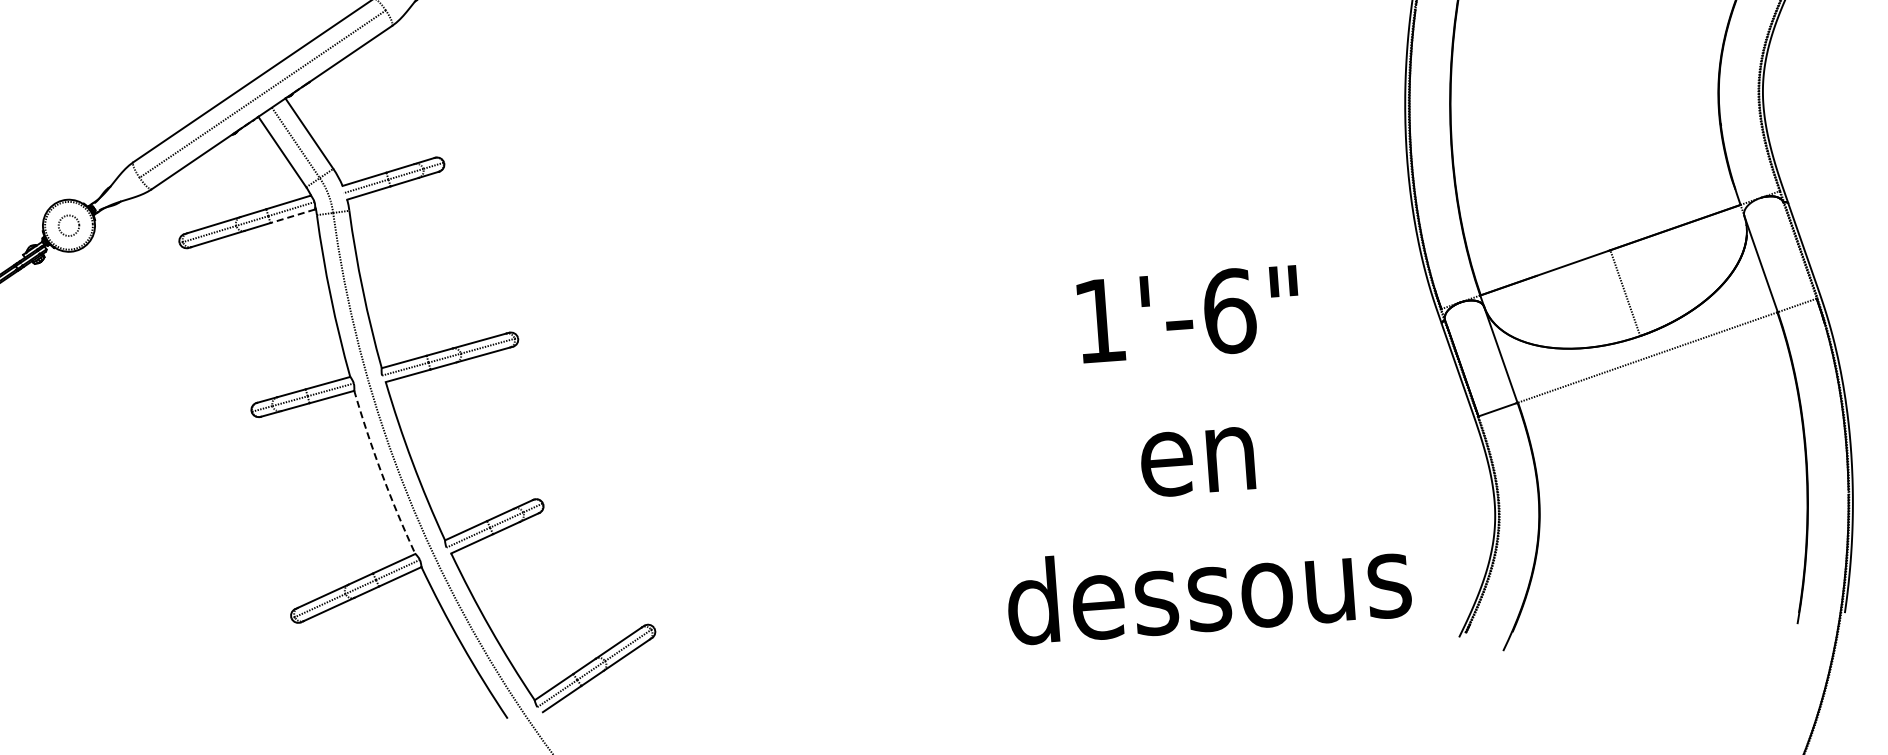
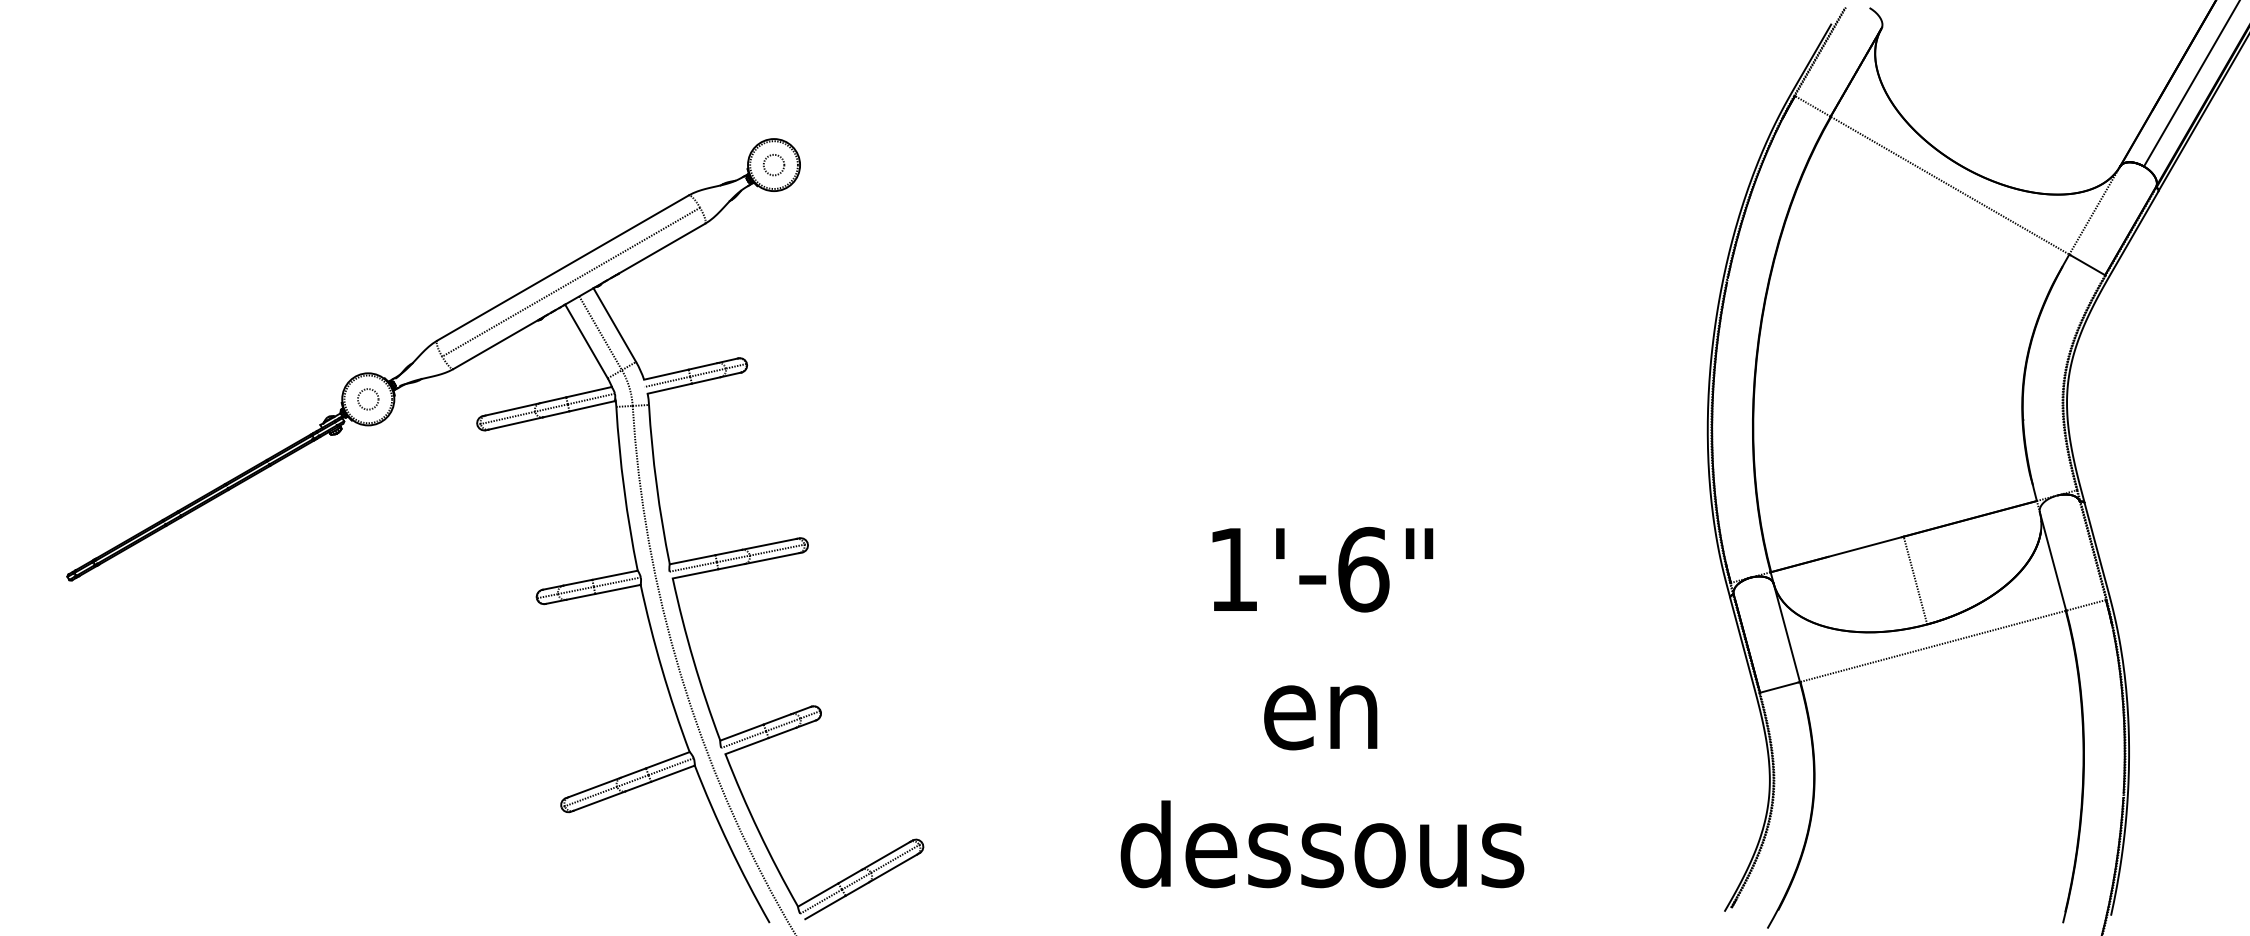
line: (292, 216) -> (591, 406), dashed -> solid
text: (1198, 451) -> (1322, 707), moved
arc: (382, 473) -> (662, 669), dashed -> solid

